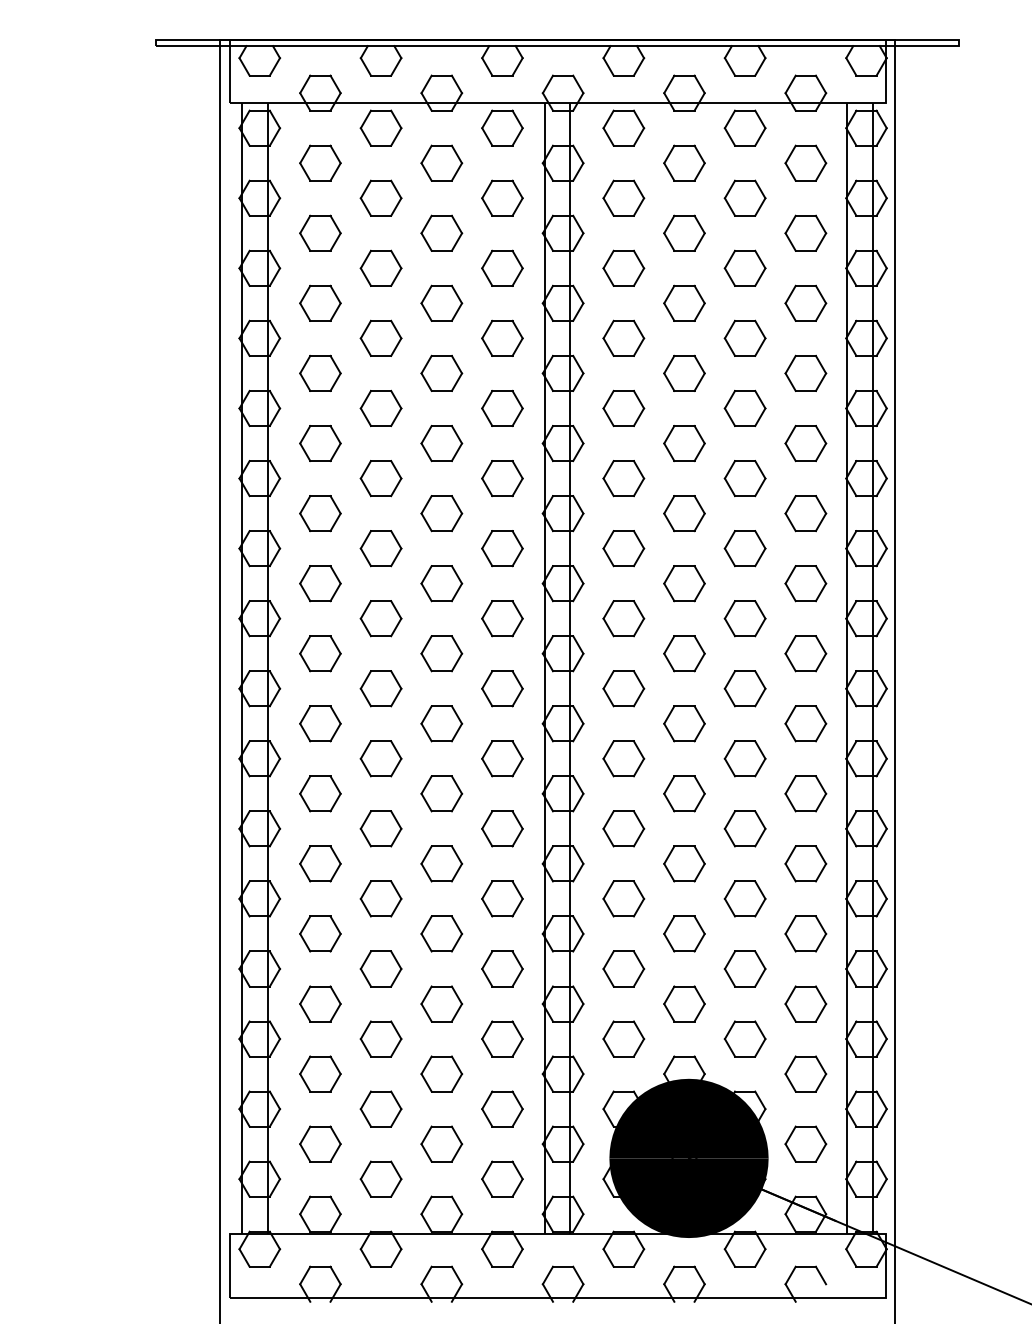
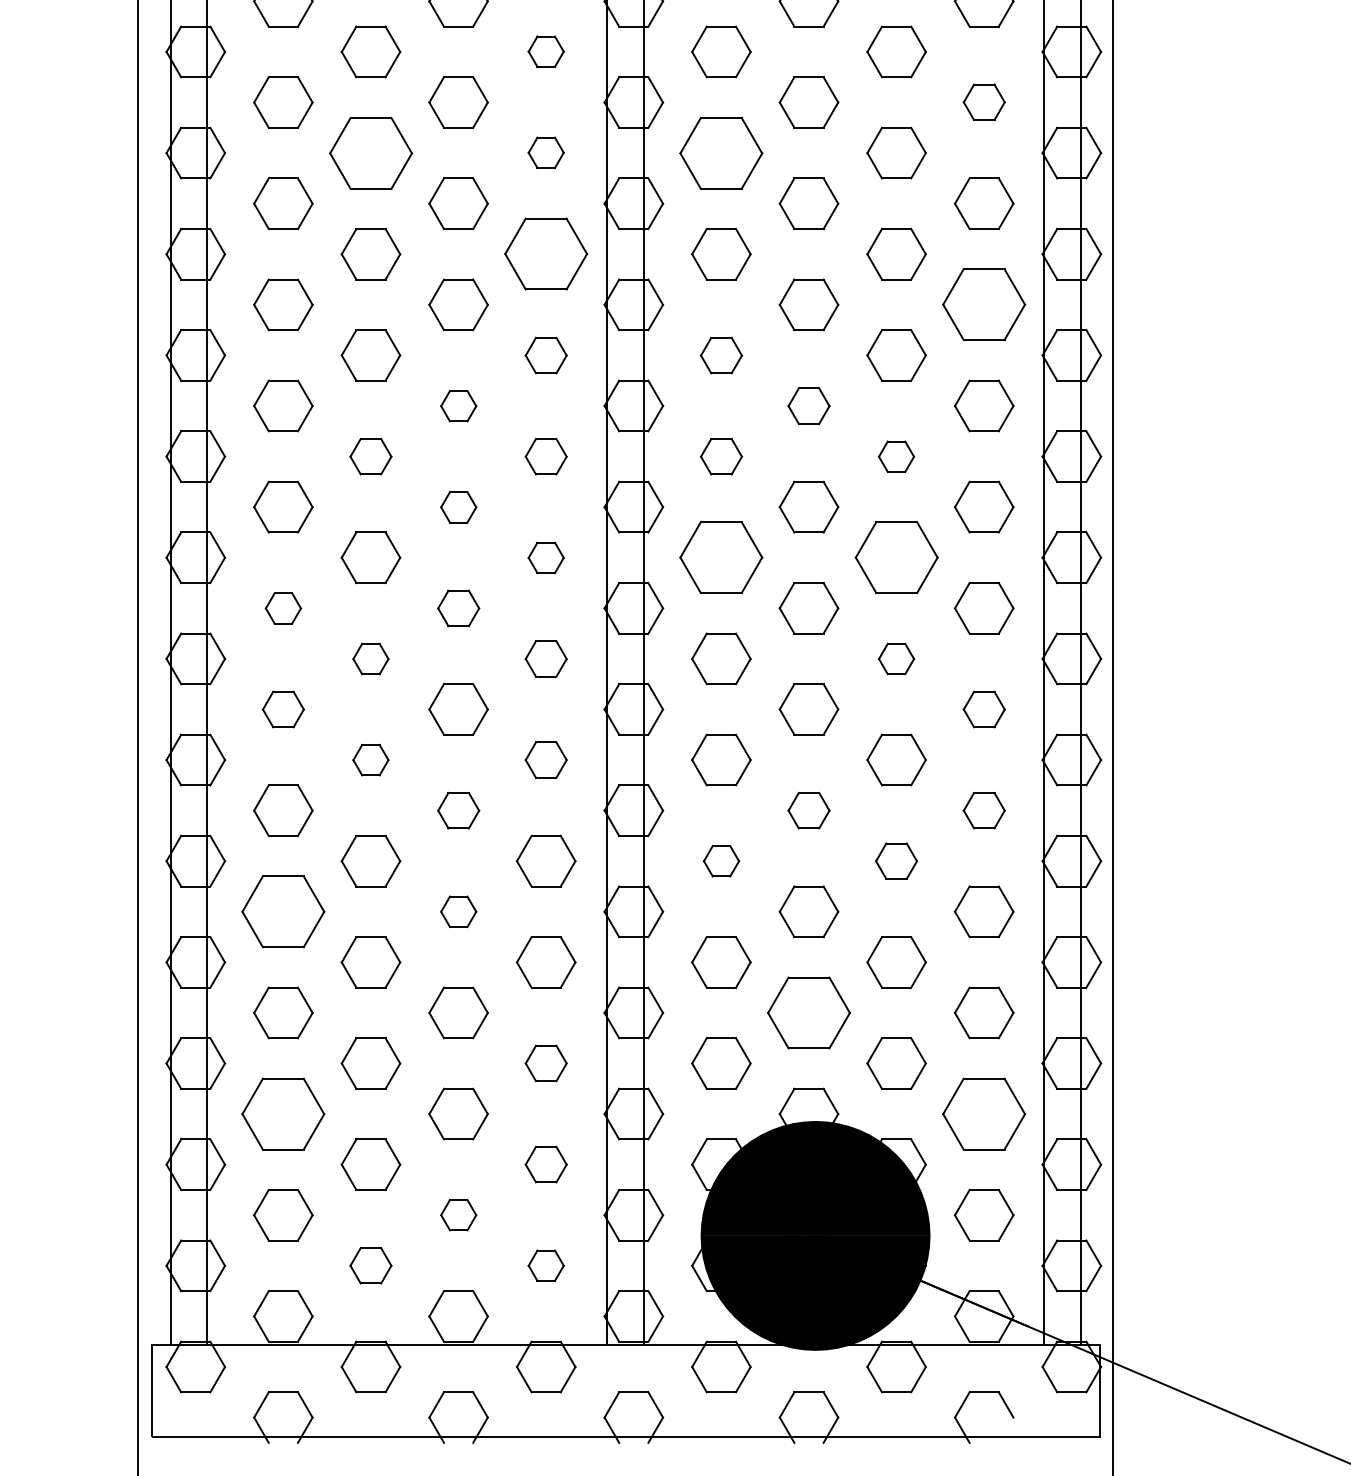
part: (502, 337) -> (546, 50), size x0.6
part: (805, 372) -> (983, 101), size x0.7
part: (380, 407) -> (370, 151), size x1.4
part: (502, 407) -> (546, 151), size x0.6
part: (623, 407) -> (720, 151), size x1.4
part: (502, 478) -> (546, 254), size x1.4
part: (805, 513) -> (983, 304), size x1.4
part: (502, 548) -> (546, 355), size x0.7
part: (623, 548) -> (720, 355), size x0.7
part: (441, 583) -> (458, 405), size x0.6
part: (684, 583) -> (809, 405), size x0.7
part: (380, 618) -> (370, 456), size x0.7
part: (502, 618) -> (546, 456), size x0.7
part: (623, 618) -> (720, 456), size x0.7
part: (744, 618) -> (895, 456), size x0.6
part: (441, 653) -> (458, 506), size x0.6
part: (502, 688) -> (546, 557), size x0.6
part: (623, 688) -> (720, 557), size x1.4
part: (744, 688) -> (895, 557), size x1.4
part: (320, 723) -> (283, 607), size x0.6
part: (441, 723) -> (458, 607), size x0.7
part: (380, 758) -> (370, 658), size x0.6
part: (502, 758) -> (546, 658), size x0.7
part: (744, 758) -> (895, 658), size x0.6
part: (320, 793) -> (283, 709), size x0.7
part: (805, 793) -> (983, 709), size x0.7
part: (380, 828) -> (370, 759), size x0.6
part: (502, 828) -> (546, 759), size x0.7
part: (441, 863) -> (458, 810), size x0.7
part: (684, 863) -> (809, 810), size x0.7
part: (805, 863) -> (983, 810), size x0.7
part: (623, 898) -> (720, 860), size x0.6
part: (744, 898) -> (895, 860), size x0.7
part: (320, 933) -> (283, 911), size x1.4
part: (441, 933) -> (458, 911), size x0.6
part: (684, 1003) -> (809, 1012), size x1.4
part: (502, 1038) -> (546, 1062), size x0.7
part: (320, 1073) -> (283, 1113), size x1.4
part: (805, 1073) -> (983, 1113), size x1.4
part: (502, 1108) -> (546, 1163), size x0.7
part: (441, 1143) -> (458, 1214), size x0.6
part: (380, 1178) -> (370, 1264), size x0.7
part: (502, 1178) -> (546, 1264), size x0.6

